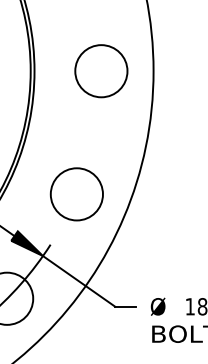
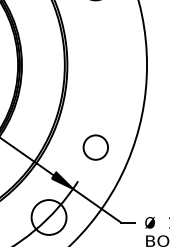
circle: (100, 71) -> (111, 65), removed
circle: (76, 194) -> (95, 147), size x0.7

